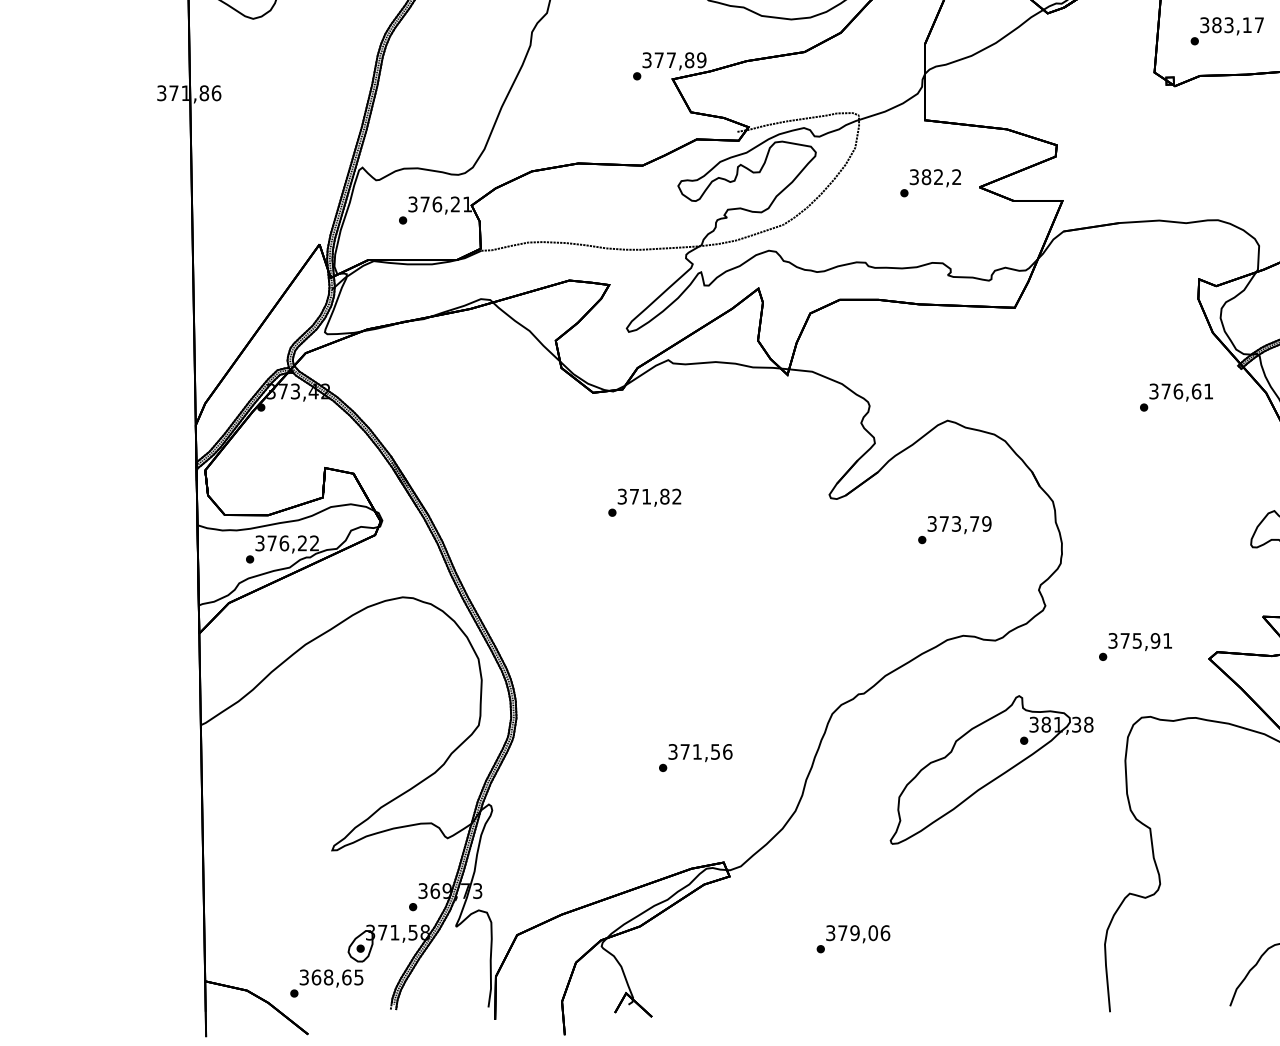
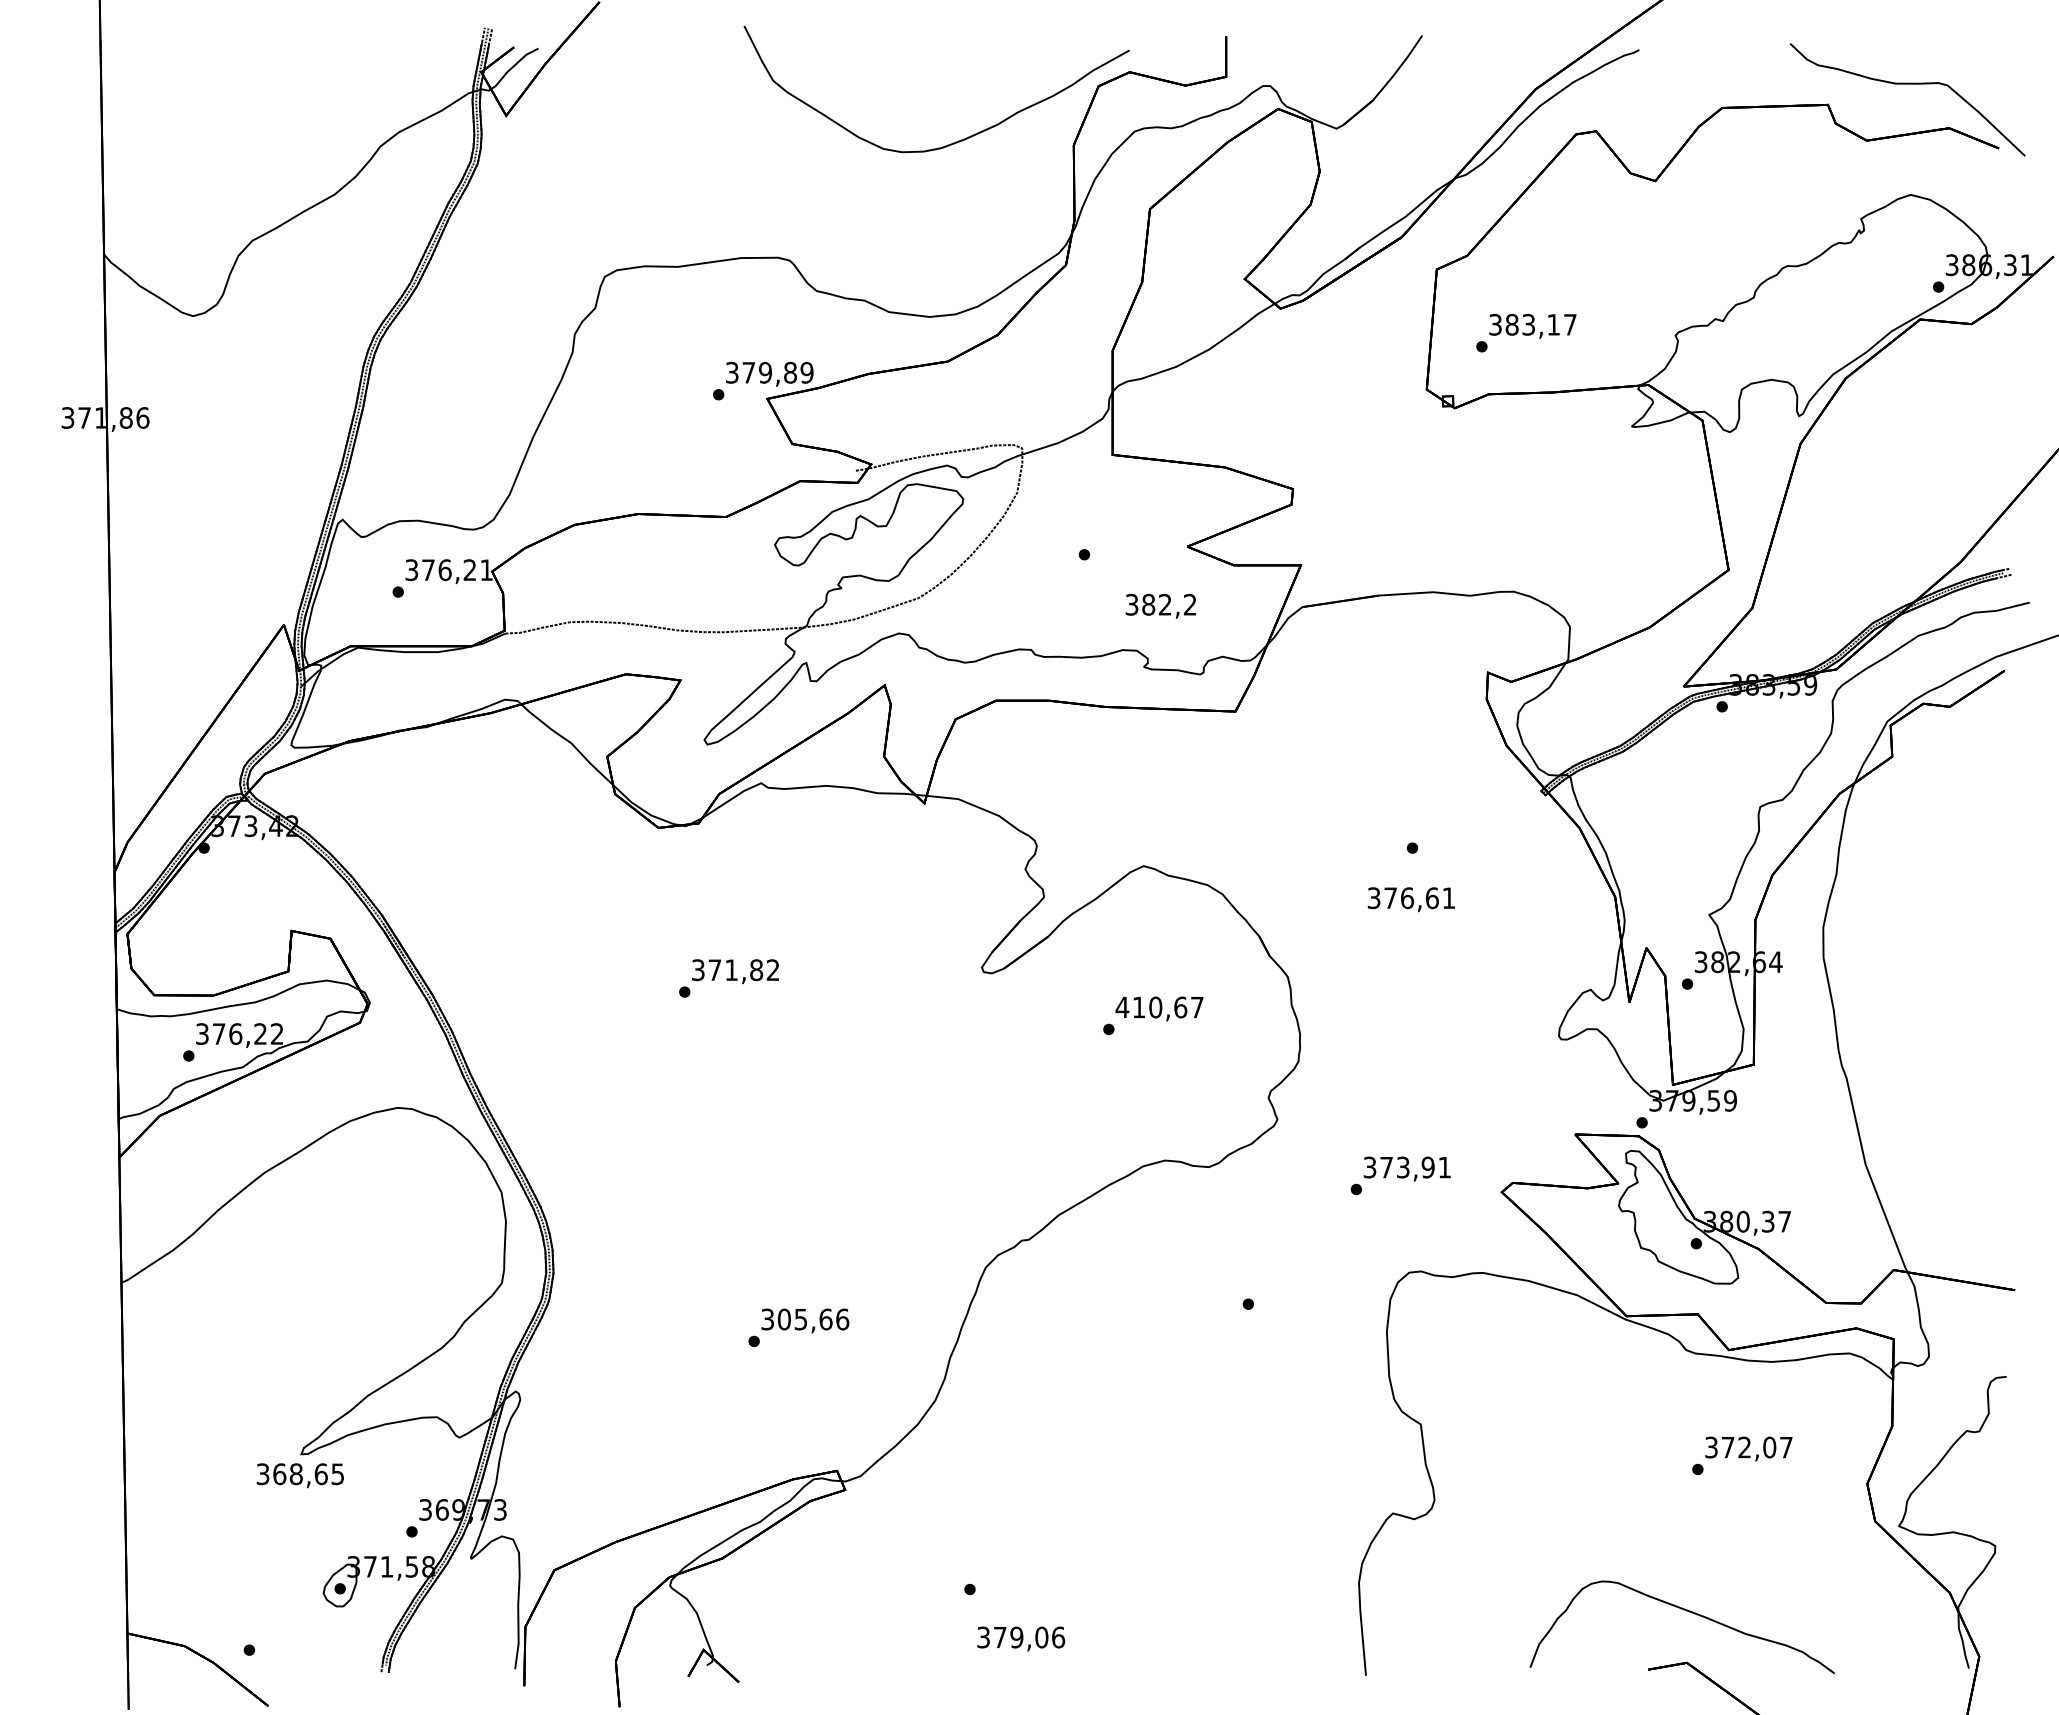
text: (671, 60) -> (765, 372), 377,89 -> 379,89
text: (935, 177) -> (1160, 605), moved
text: (1180, 392) -> (1410, 899), moved
text: (959, 523) -> (1159, 1007), 373,79 -> 410,67
text: (1137, 640) -> (1403, 1166), 375,91 -> 373,91
text: (699, 751) -> (804, 1319), 371,56 -> 305,66
part: (991, 770) -> (1203, 1344), removed
text: (858, 933) -> (1021, 1638), moved
text: (330, 978) -> (299, 1475), moved

